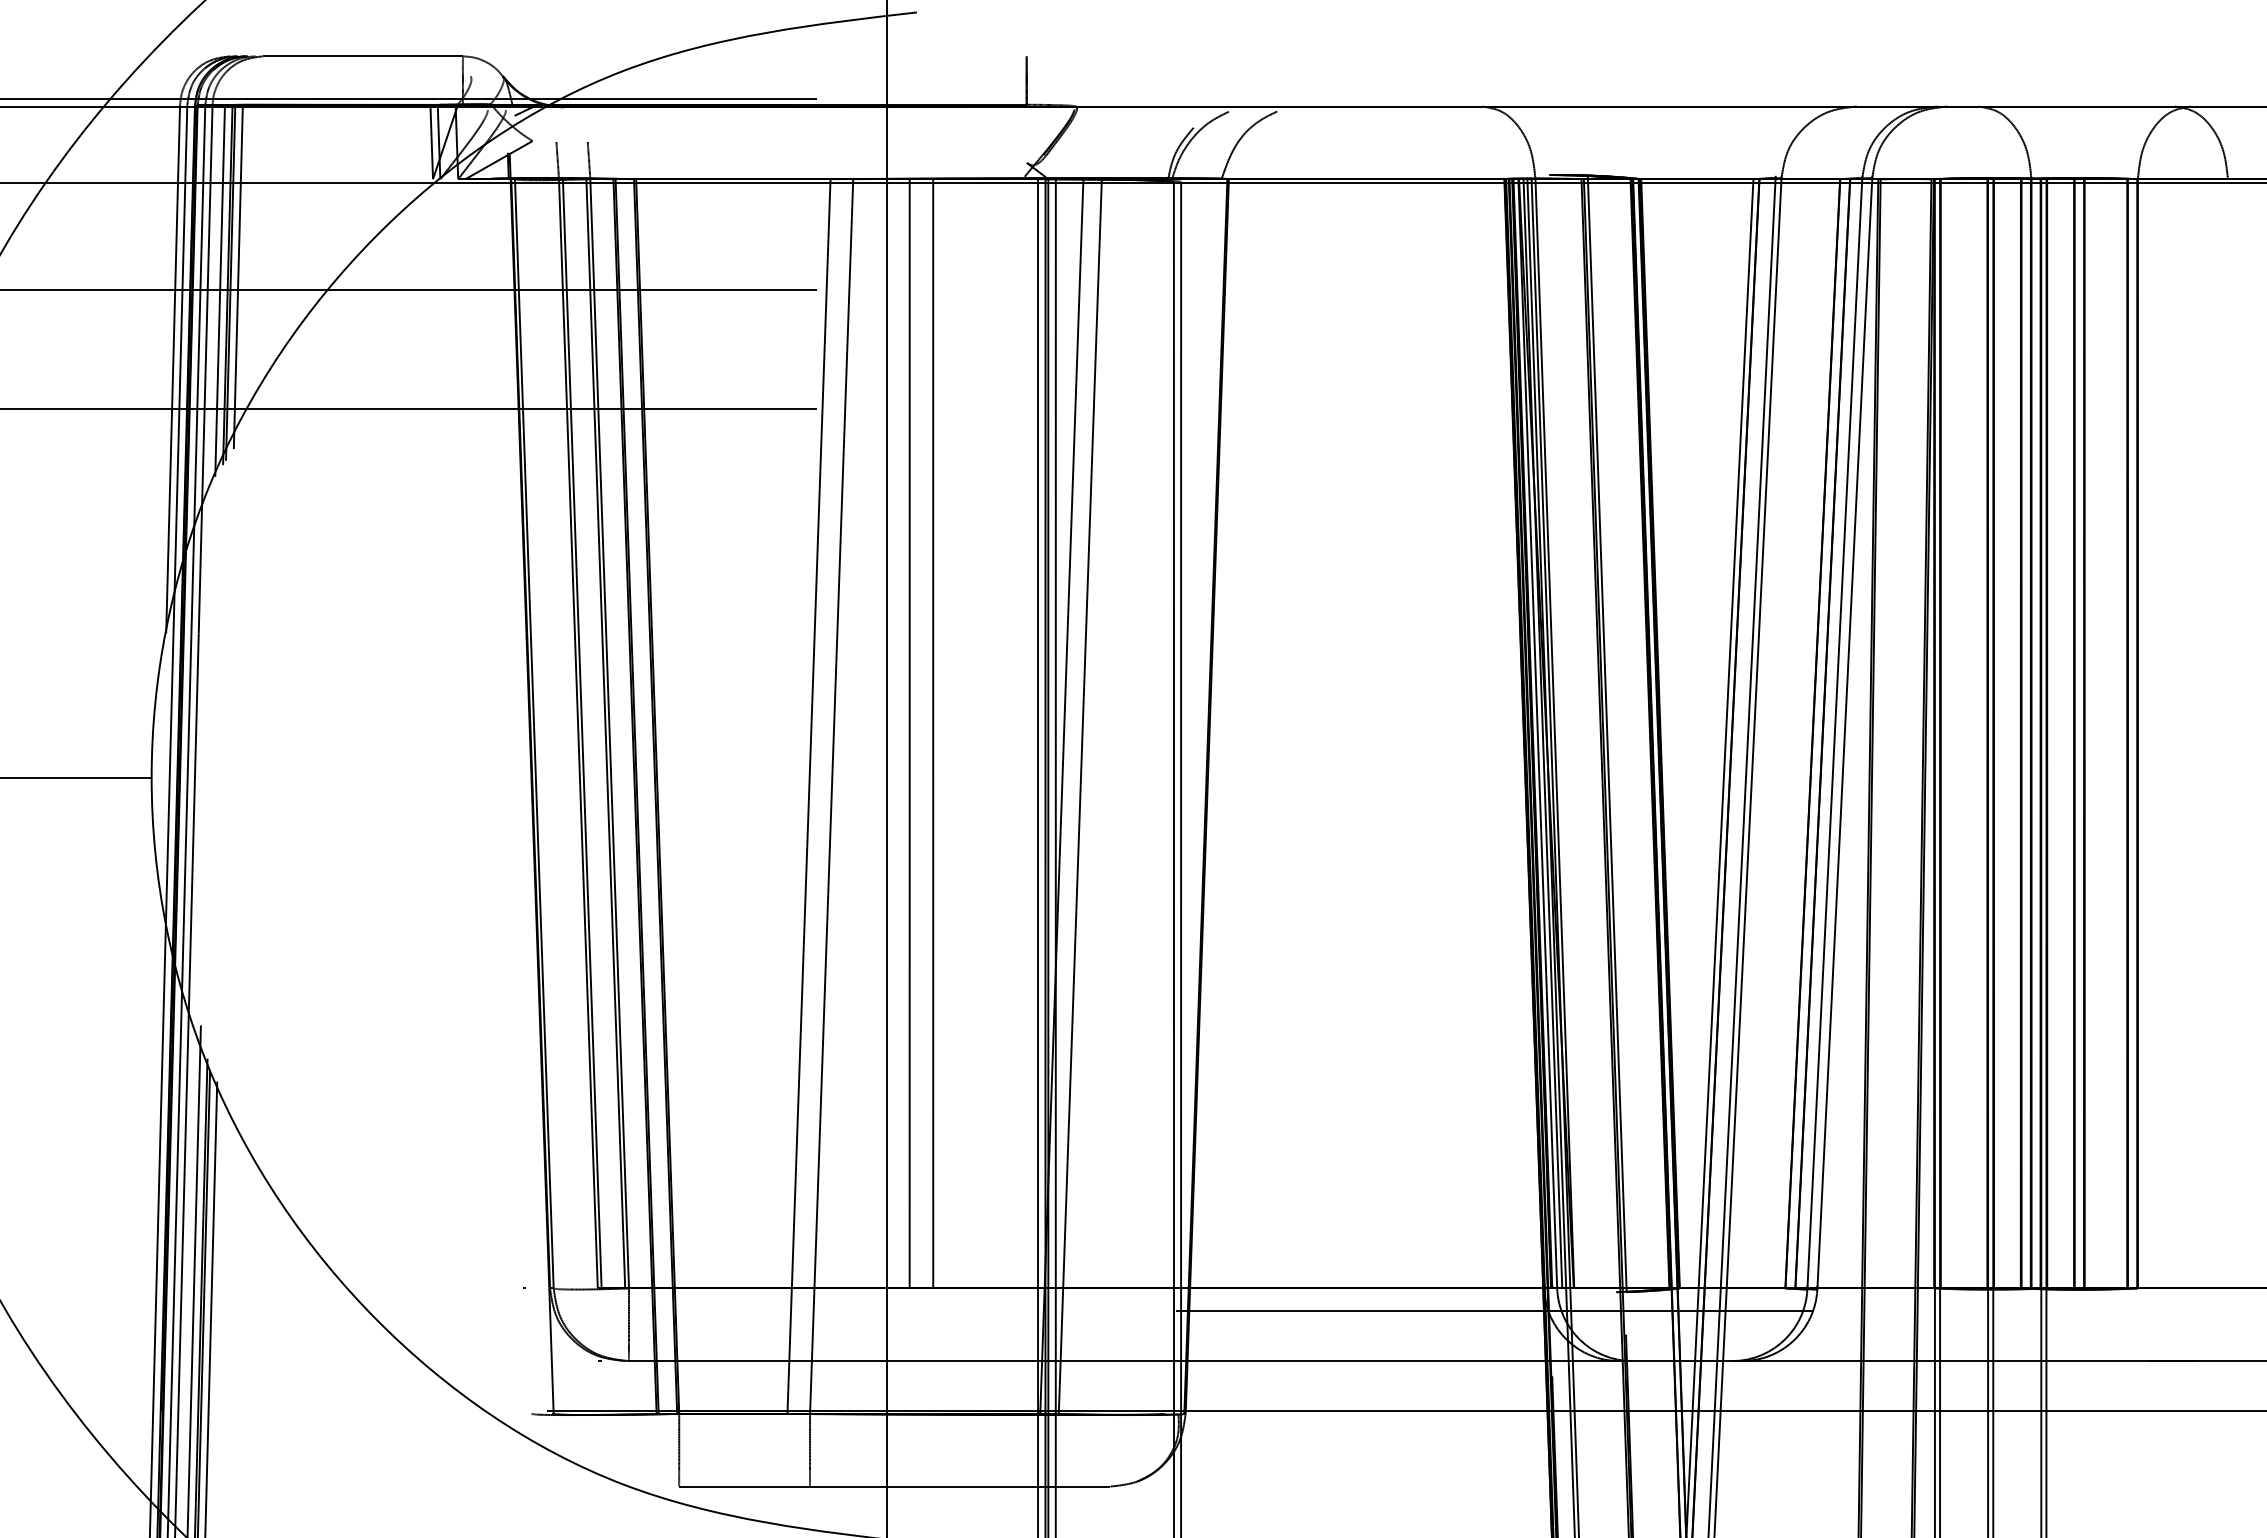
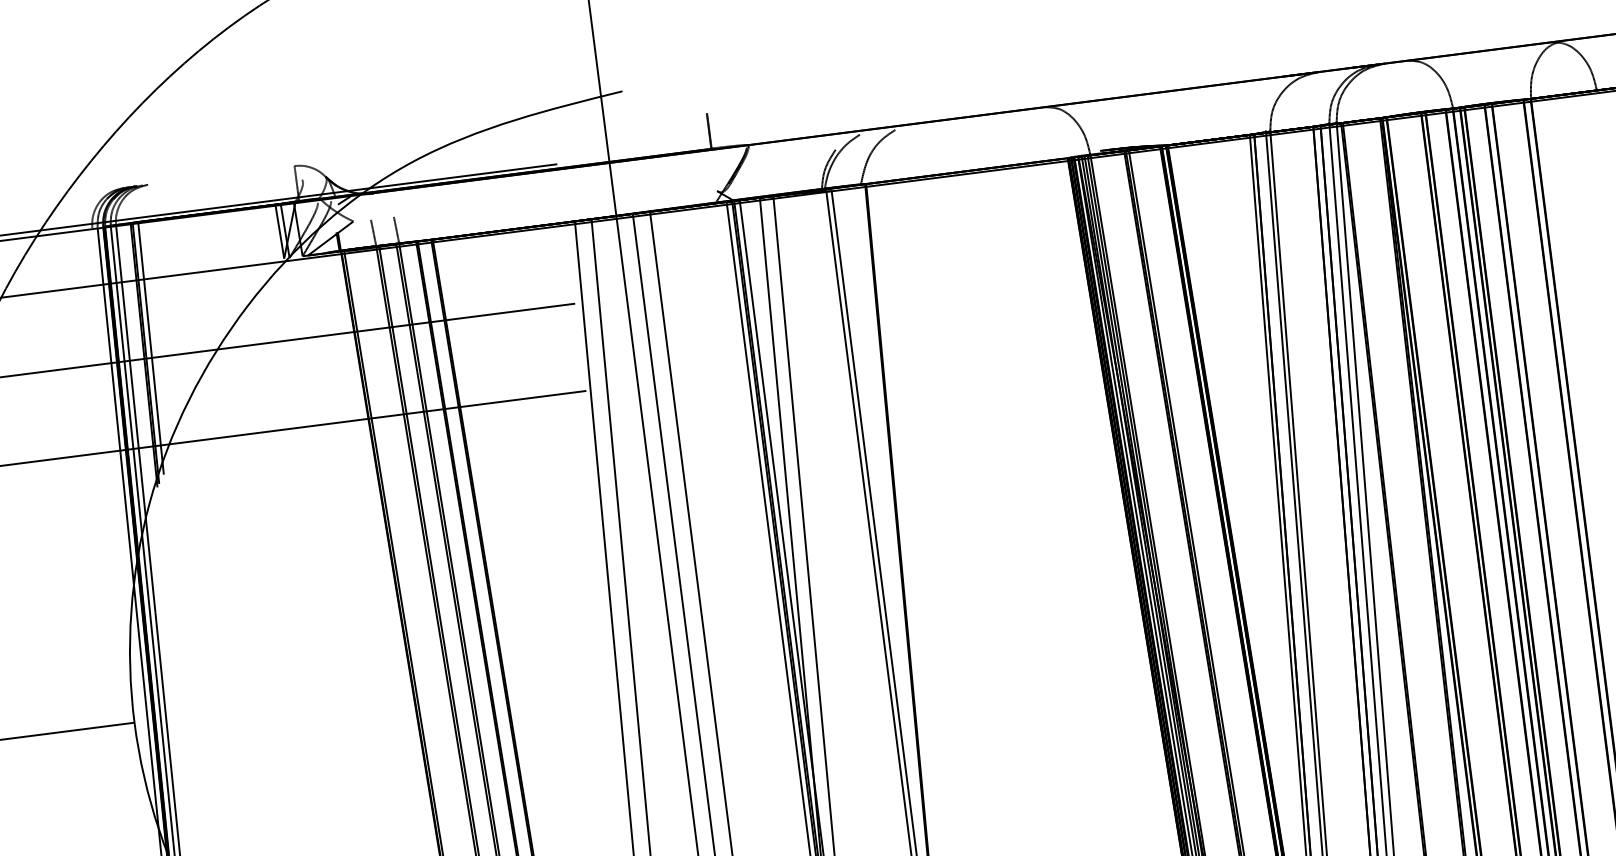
line: (362, 56) -> (221, 175), removed
line: (220, 290) -> (139, 359), removed
line: (173, 369) -> (112, 422), removed

